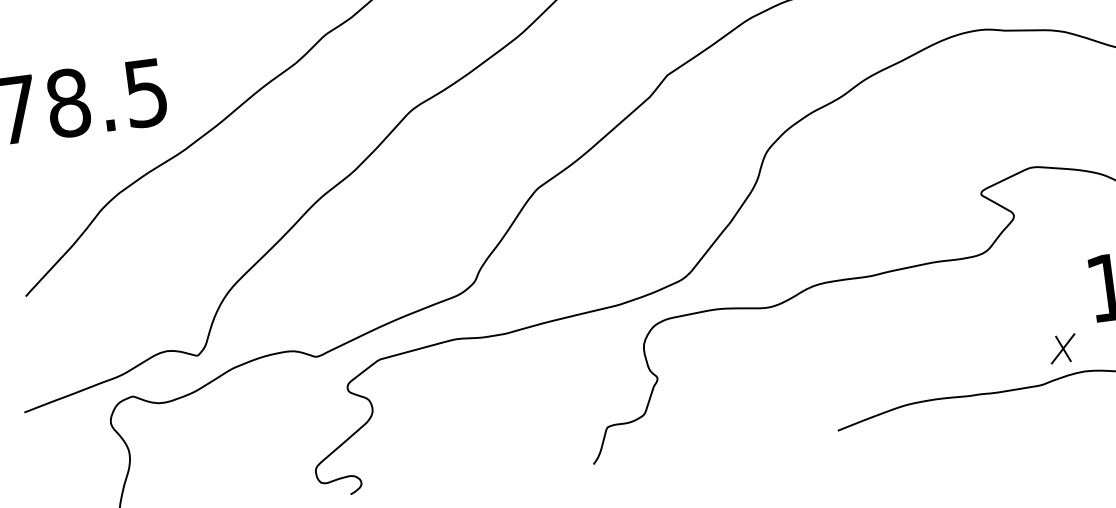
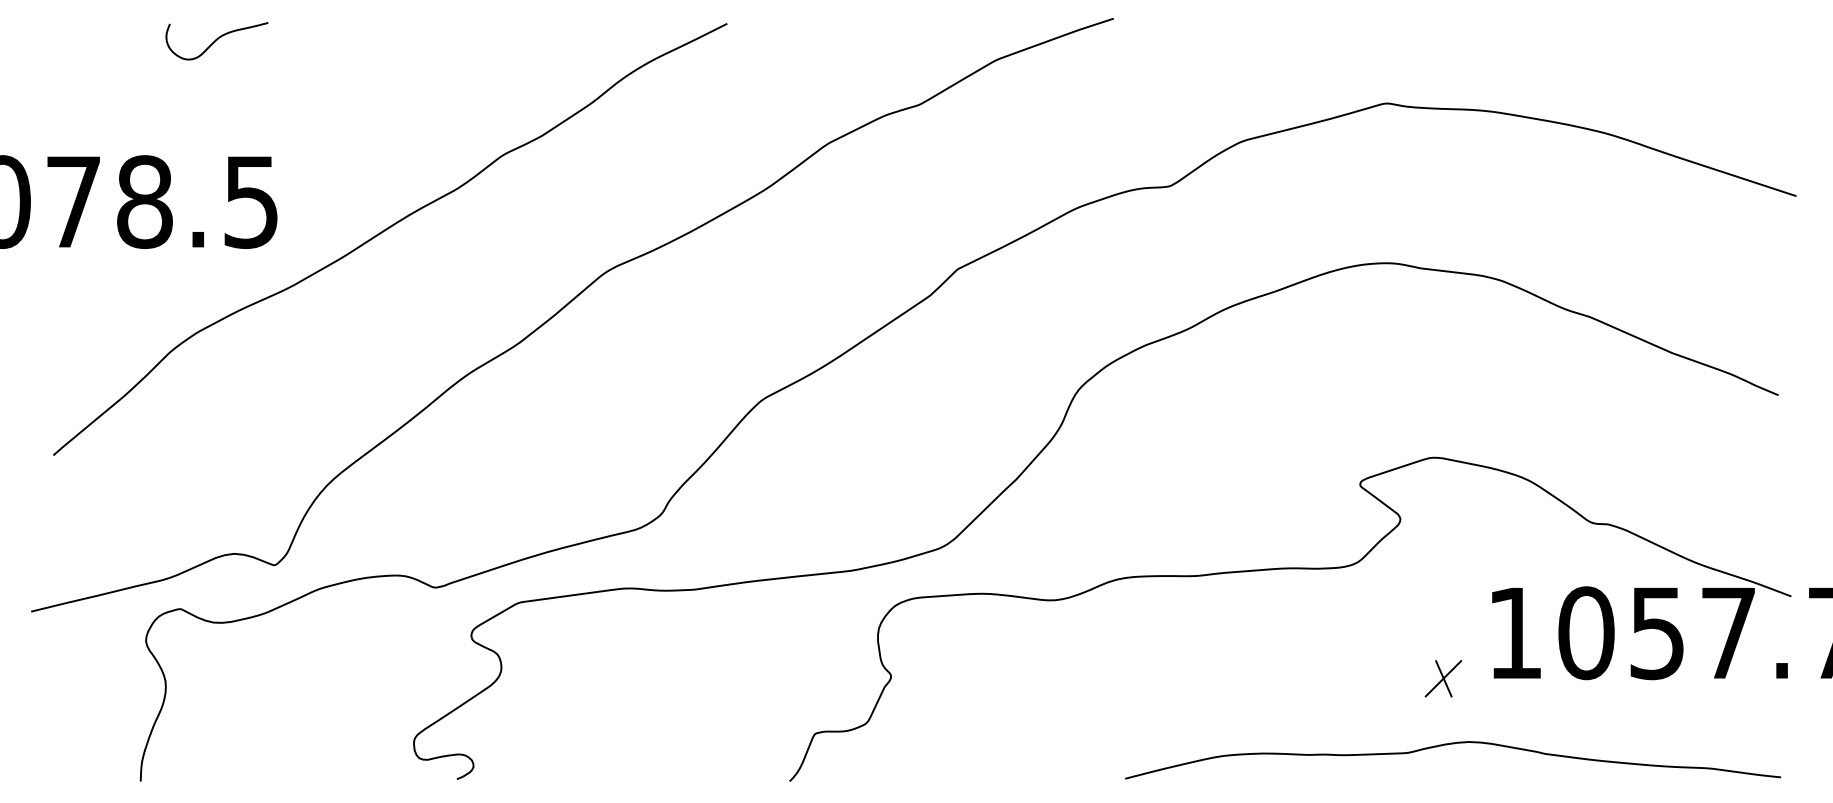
part: (1063, 348) -> (1443, 678), moved

